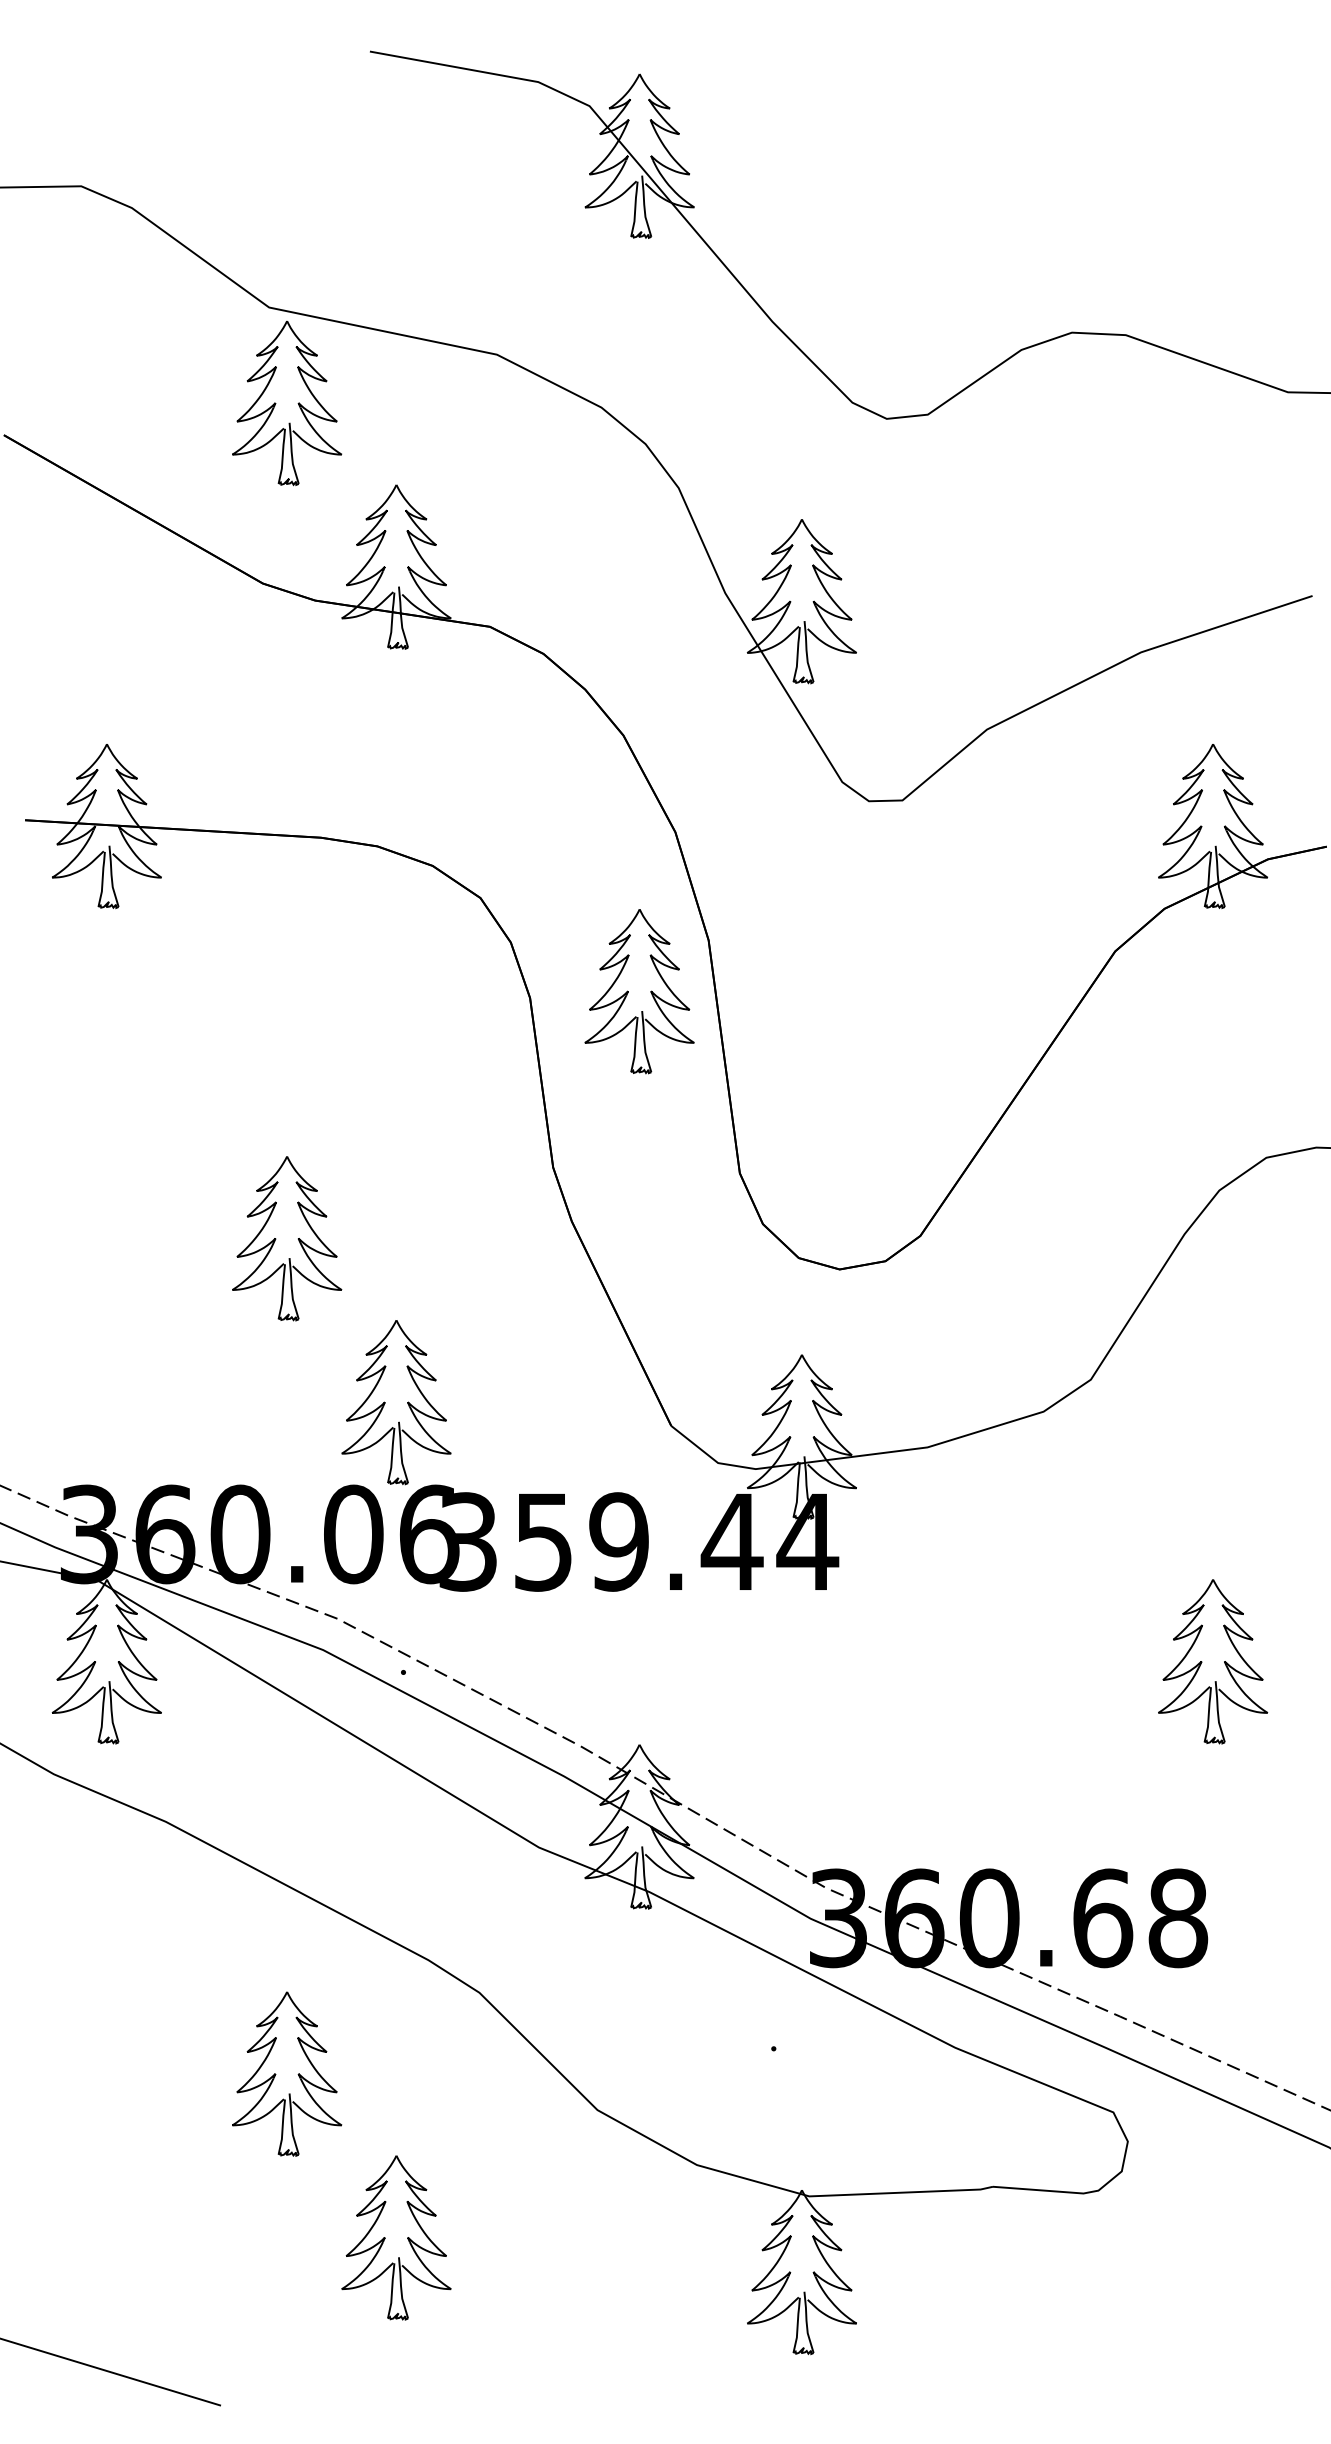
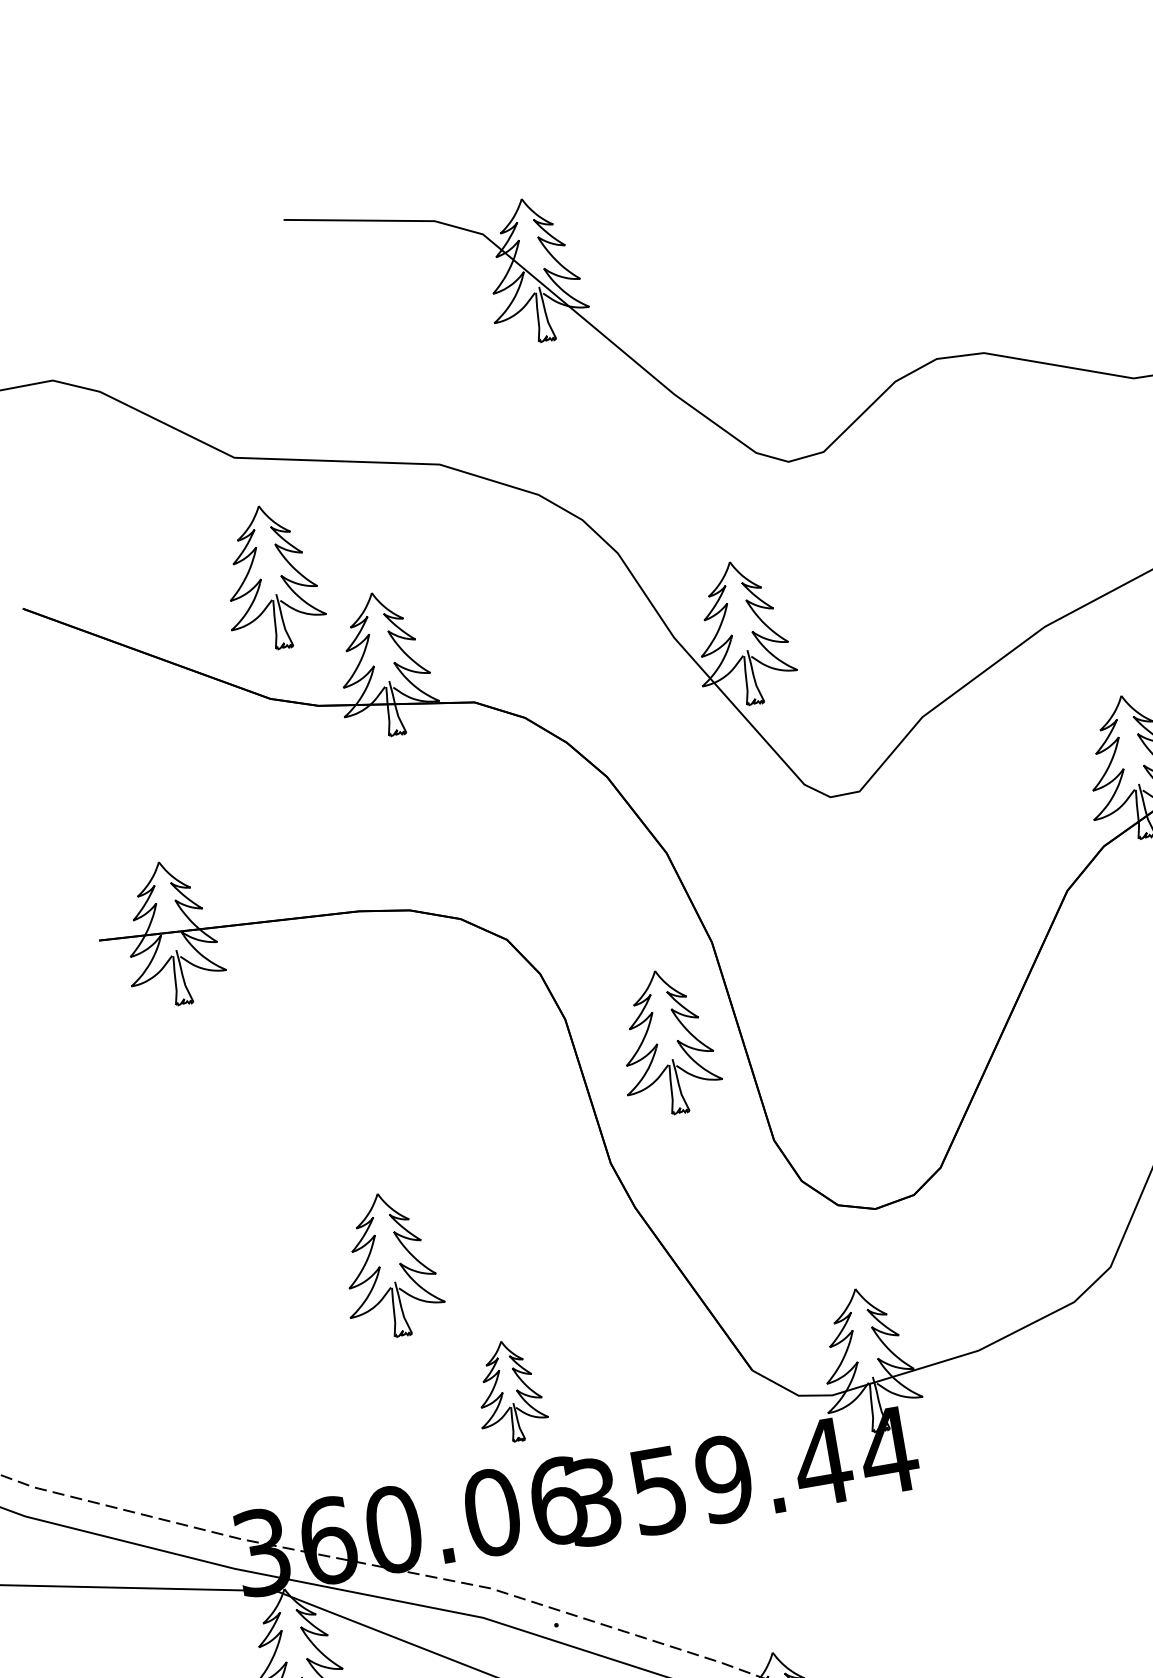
part: (287, 403) -> (271, 577), moved
part: (639, 991) -> (667, 1042), moved
part: (396, 1402) -> (509, 1391), size x0.7

